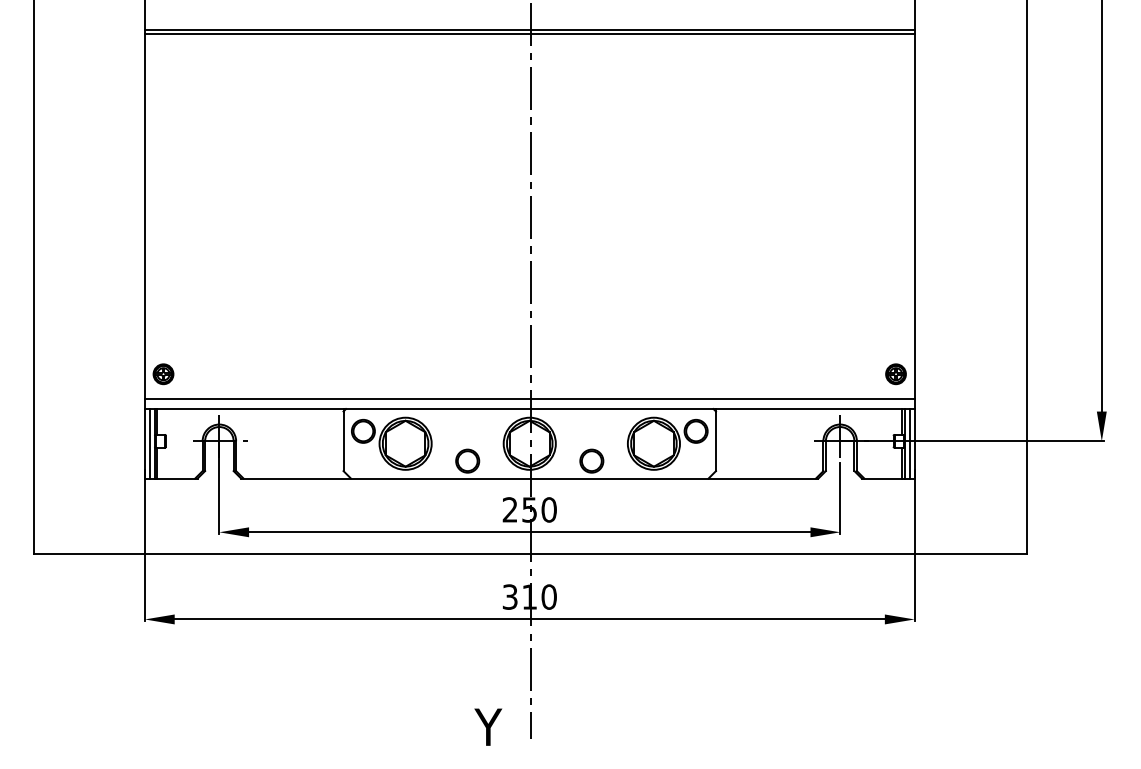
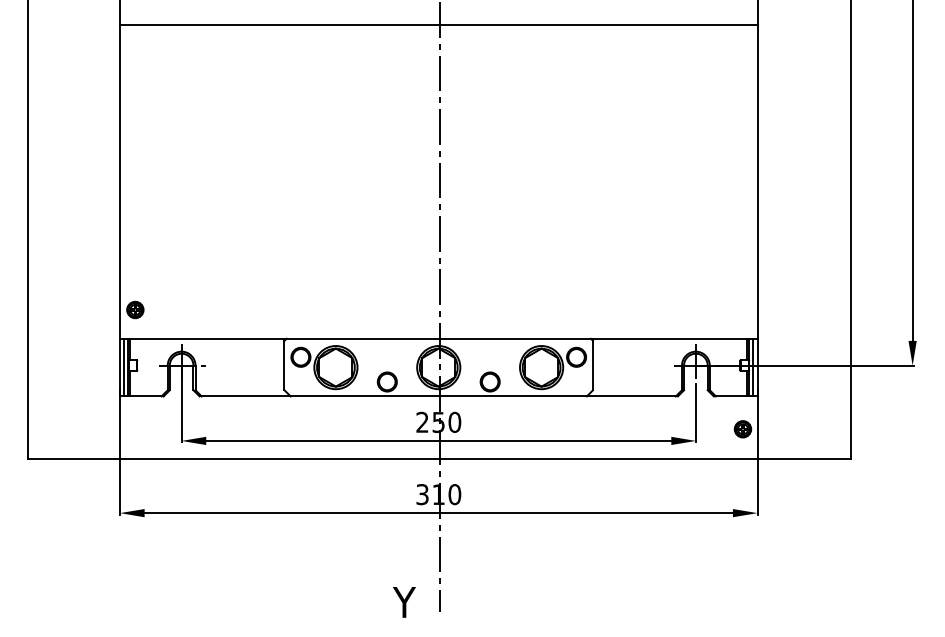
line: (529, 33) -> (438, 27), removed
part: (895, 374) -> (742, 429), moved
line: (529, 399) -> (438, 330), removed

